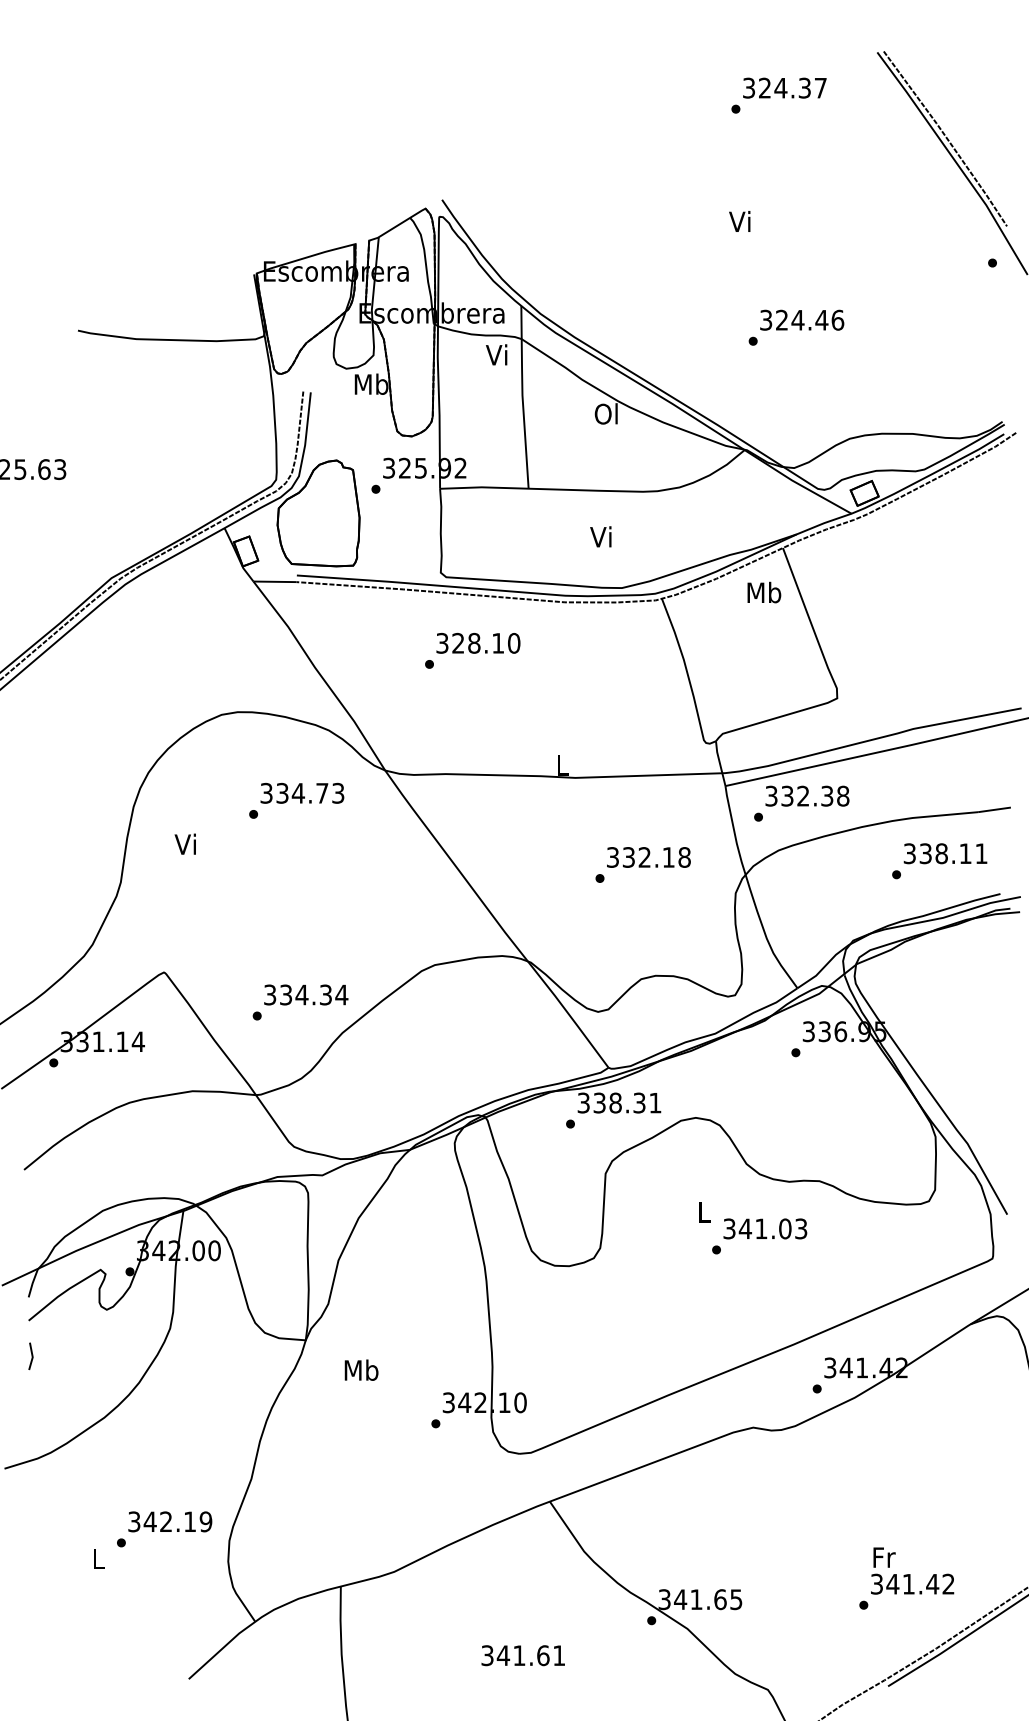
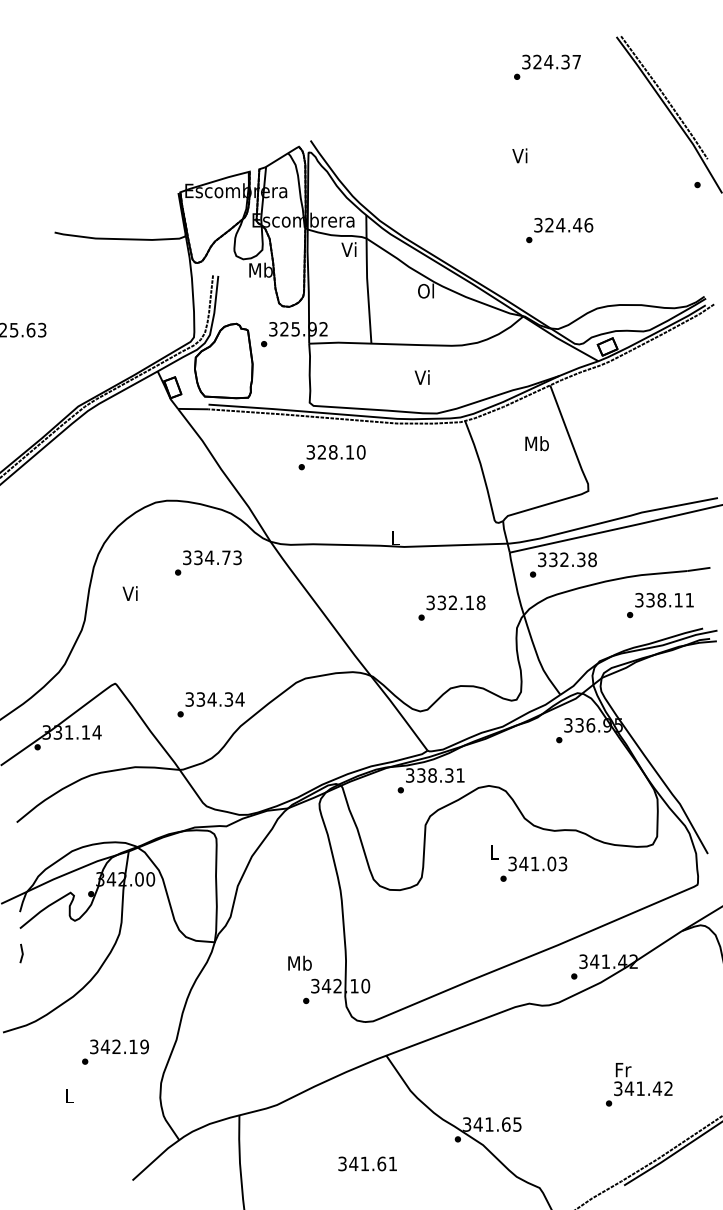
text: (763, 592) -> (536, 443), moved
text: (360, 1369) -> (299, 962), moved
text: (164, 1528) -> (115, 1051), moved
text: (907, 1578) -> (639, 1084), moved

